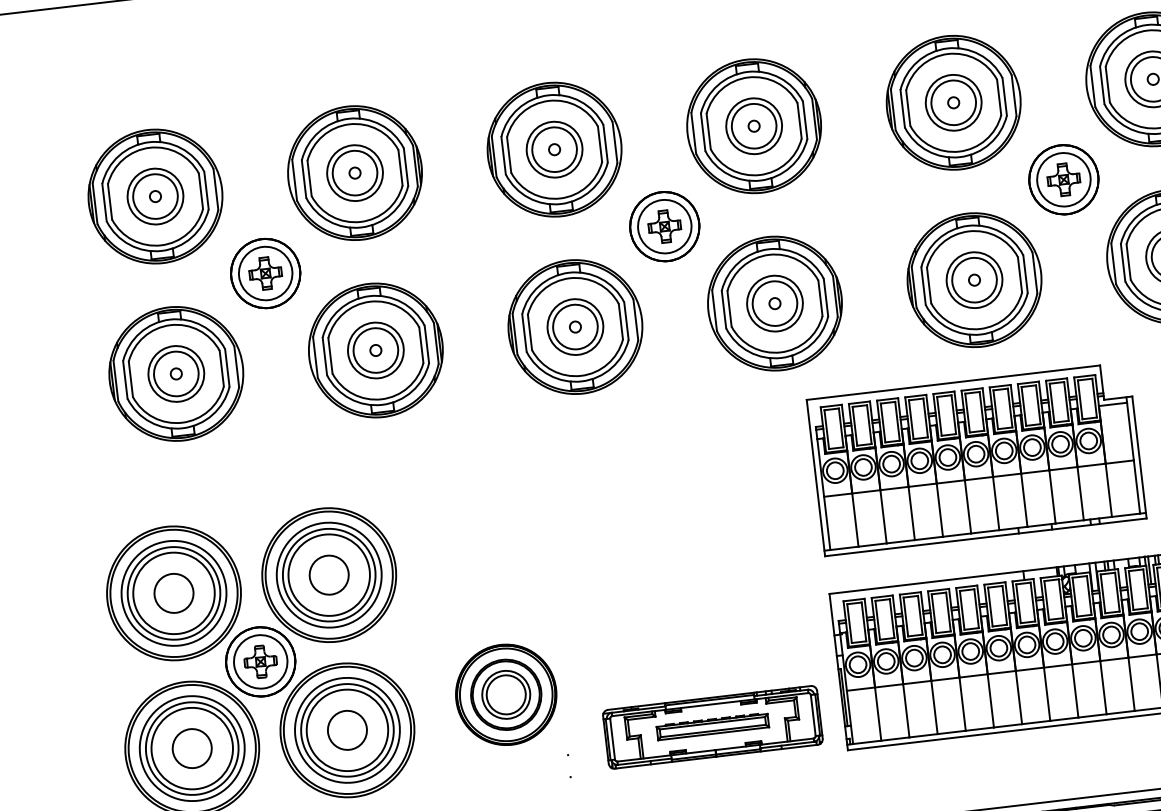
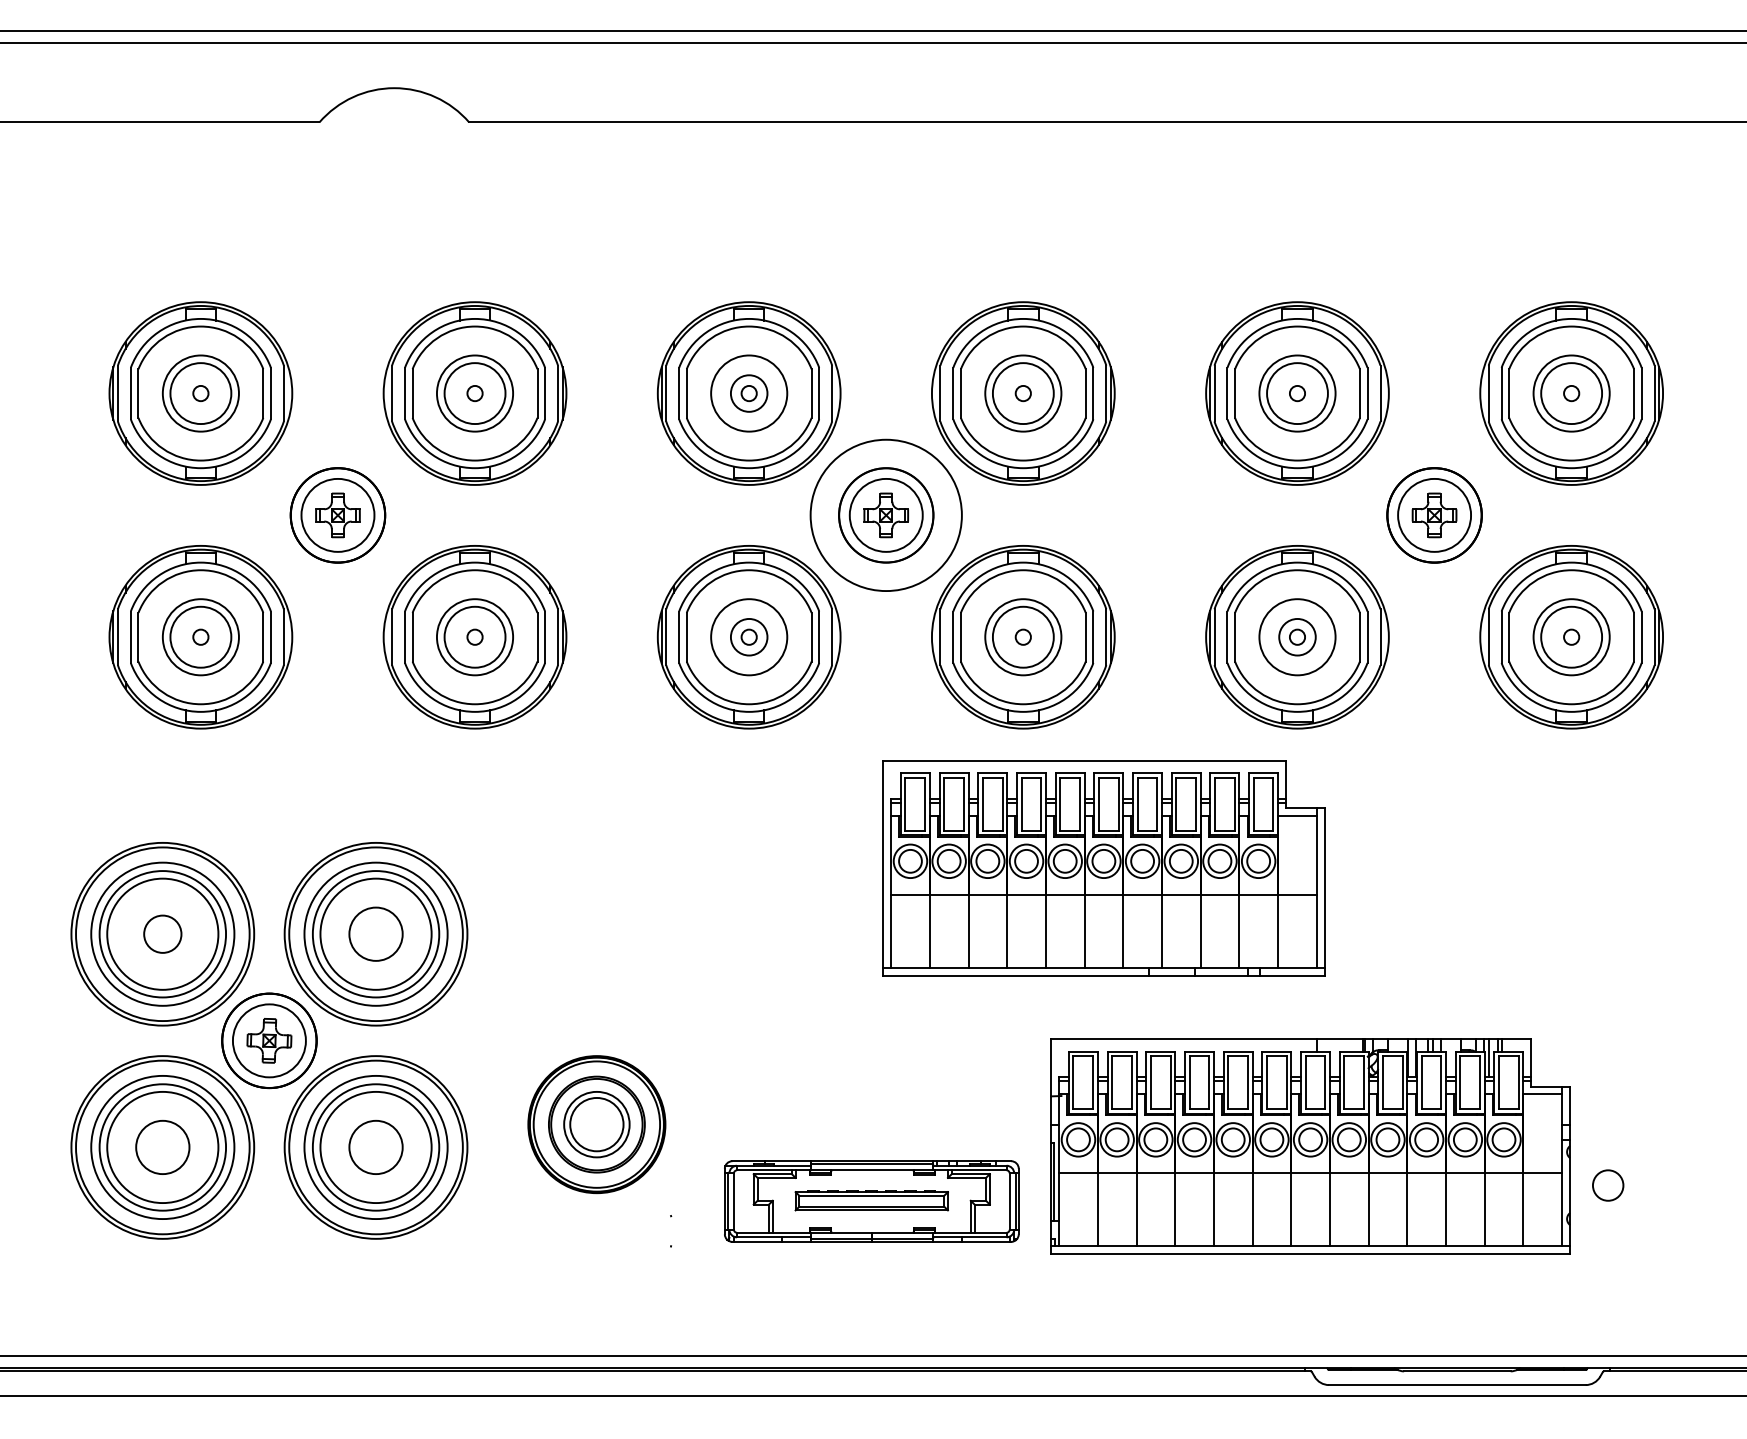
circle: (554, 149) -> (748, 393), size x0.6
circle: (664, 226) -> (886, 515), size x1.6
circle: (974, 279) -> (1297, 636), size x0.6
circle: (574, 326) -> (748, 636), size x0.6
part: (976, 459) -> (1103, 868), moved
circle: (173, 592) -> (162, 933), size x0.7

